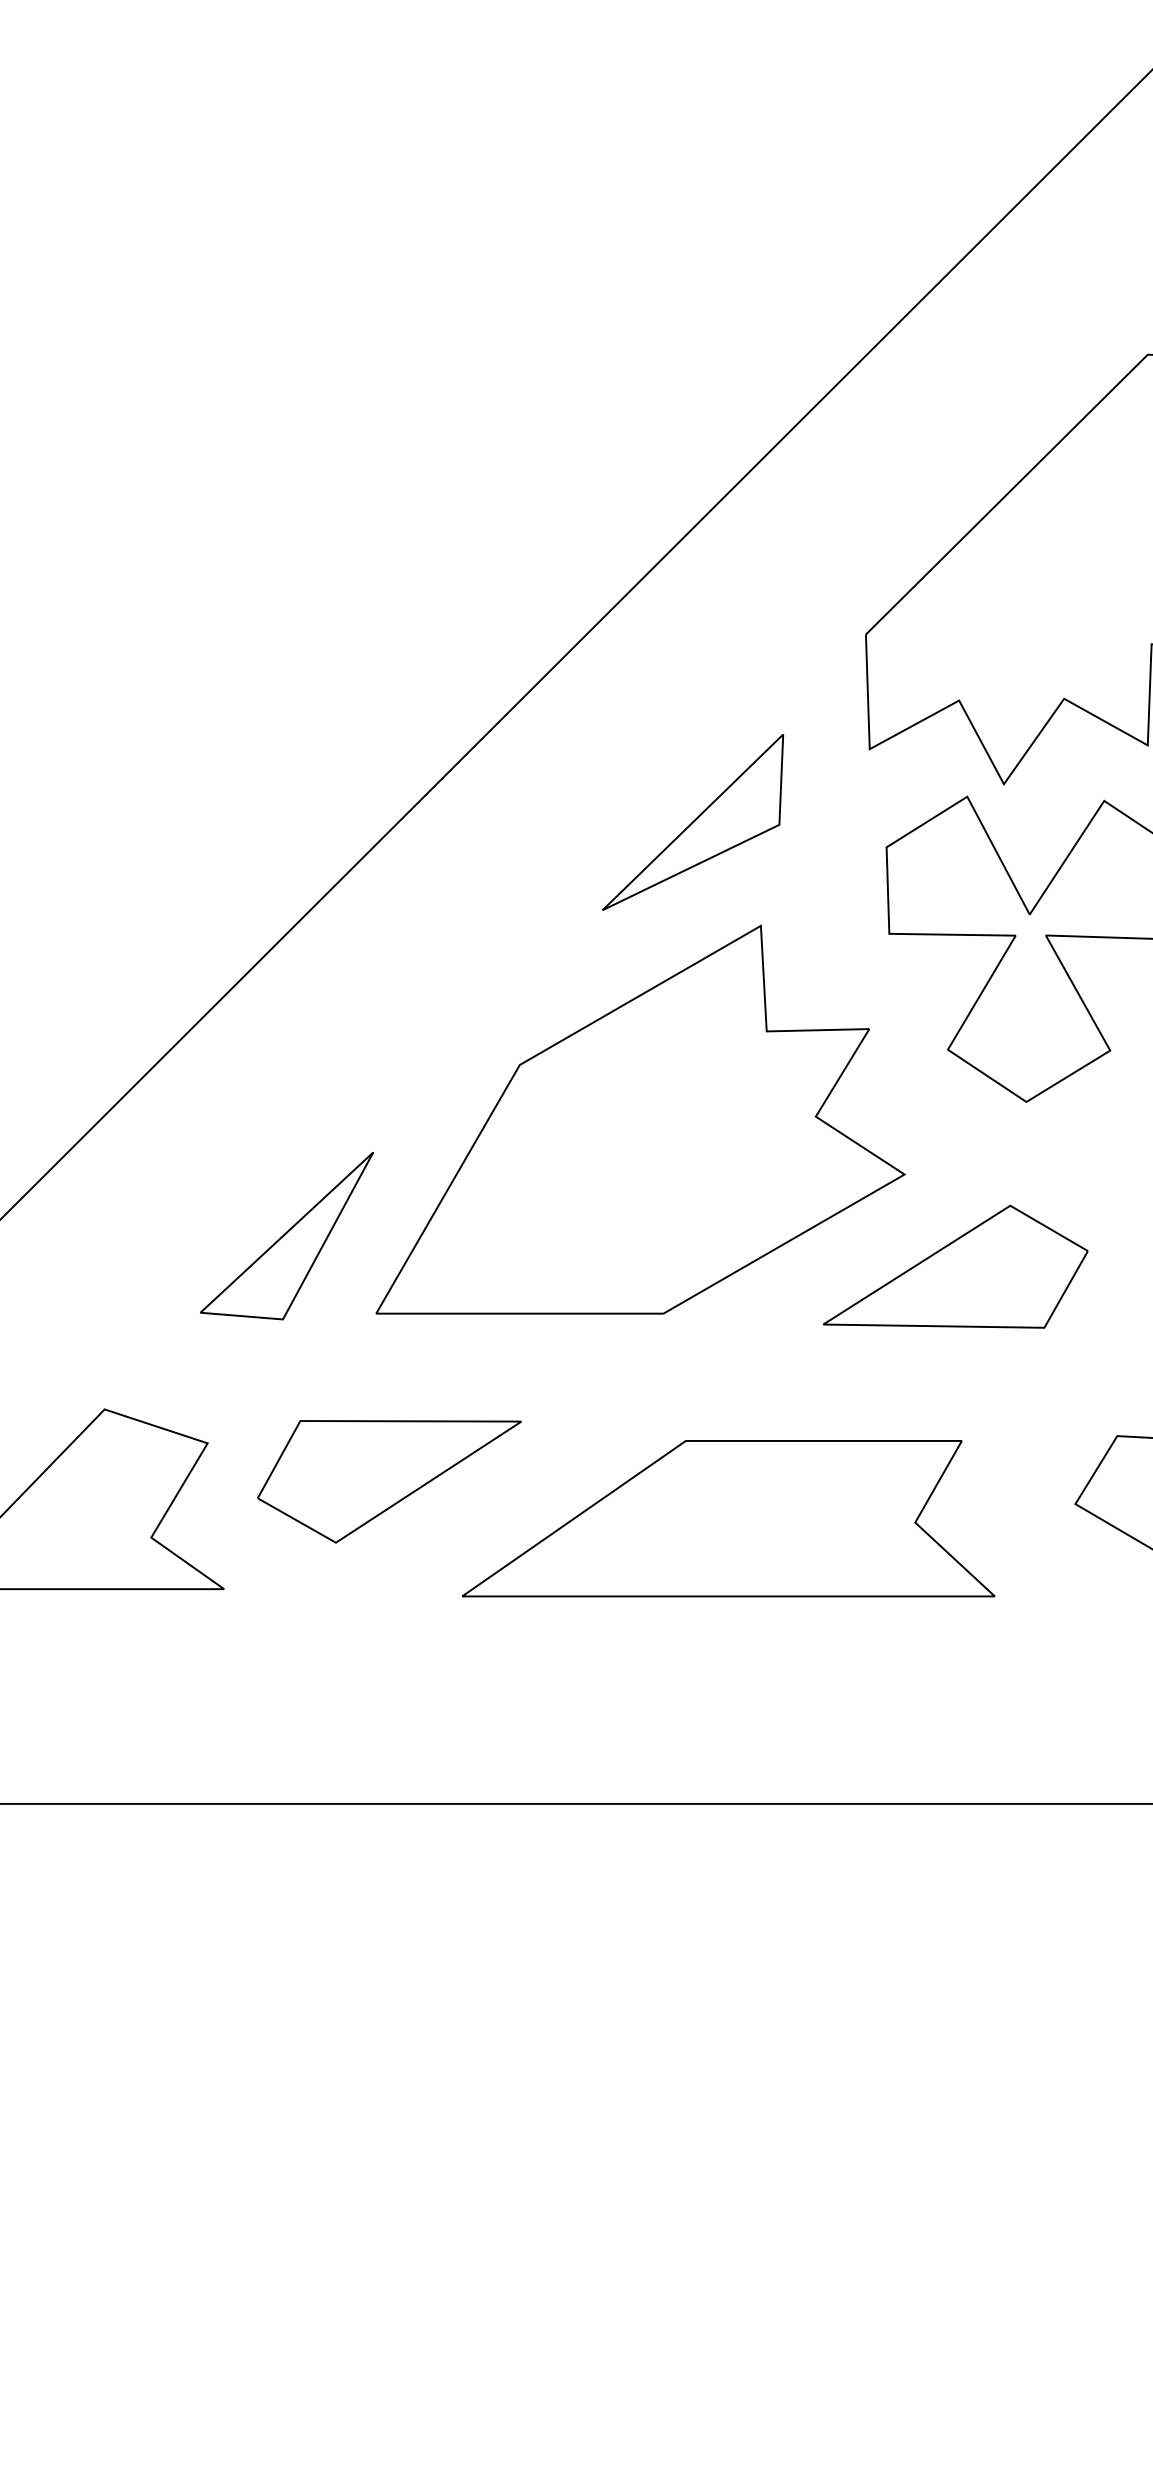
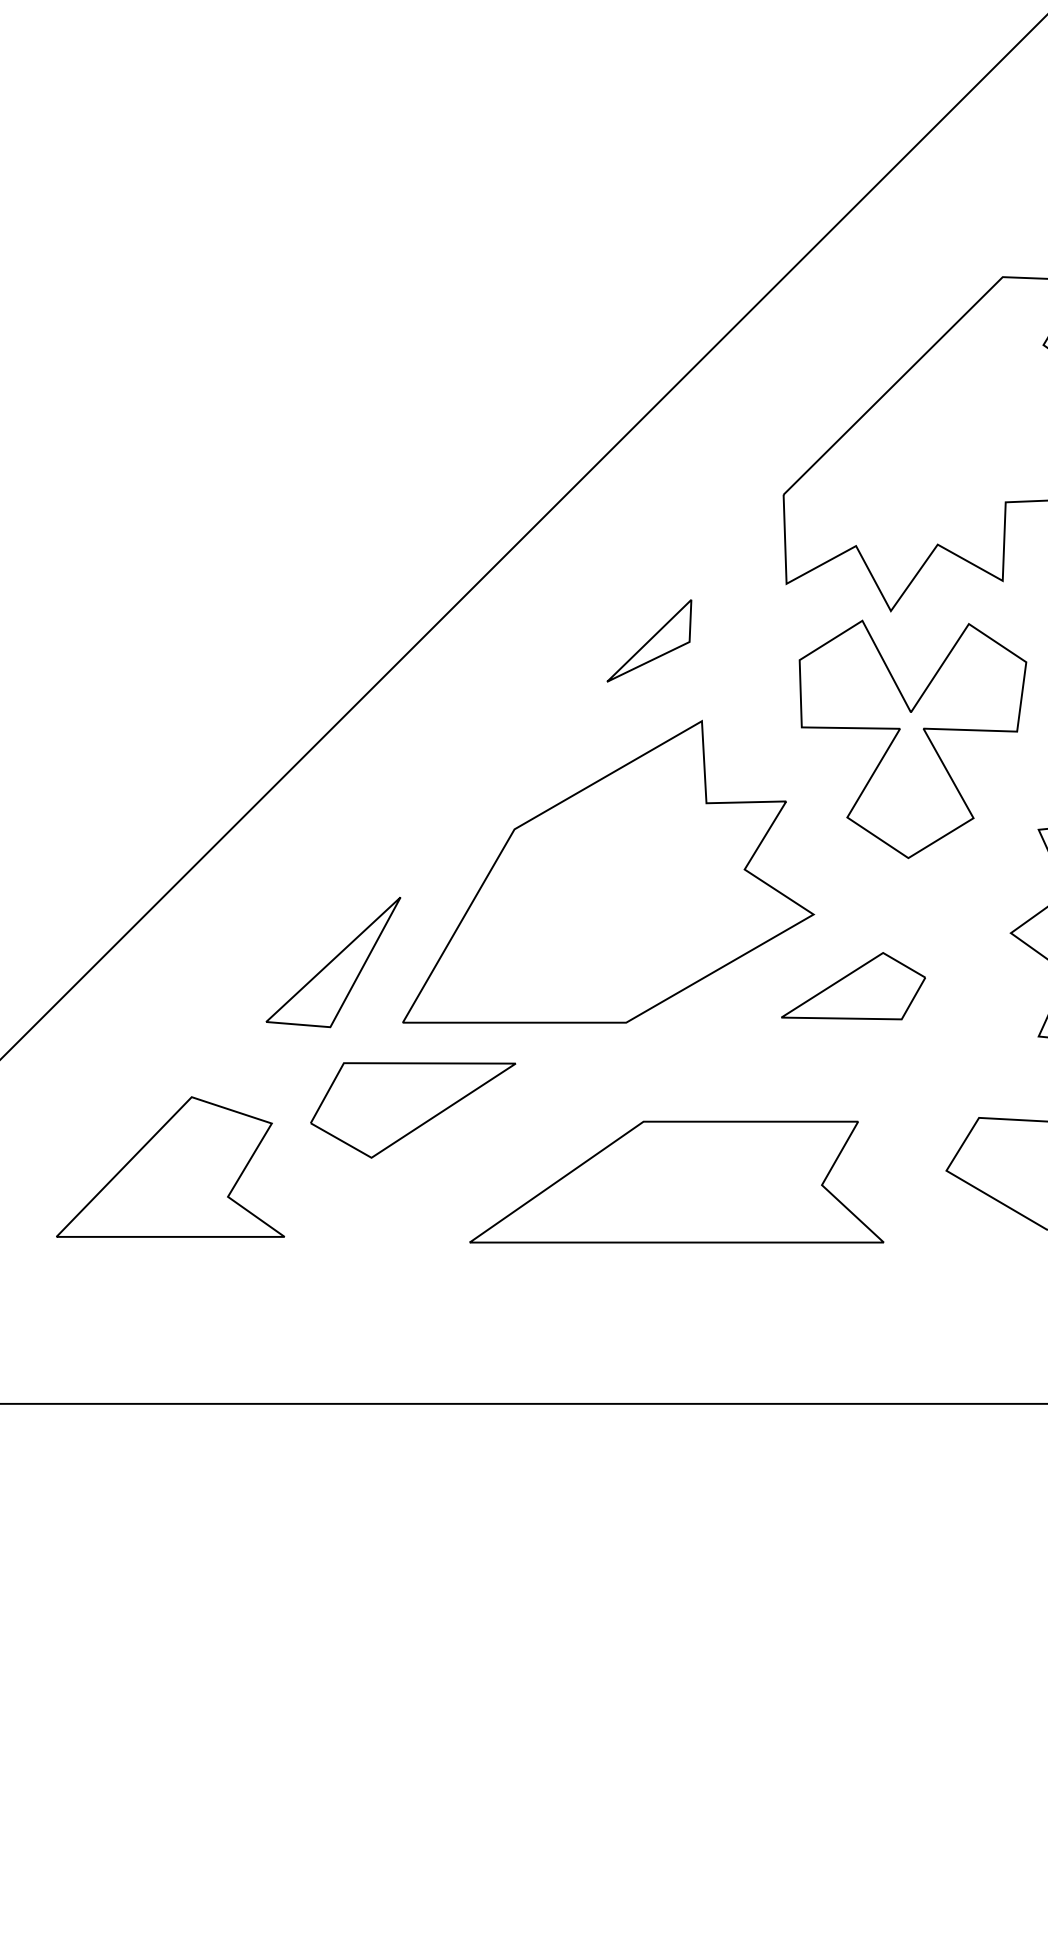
part: (693, 822) -> (649, 640), size x0.6
part: (955, 1265) -> (853, 985), size x0.7
part: (389, 1481) -> (413, 1110), moved

